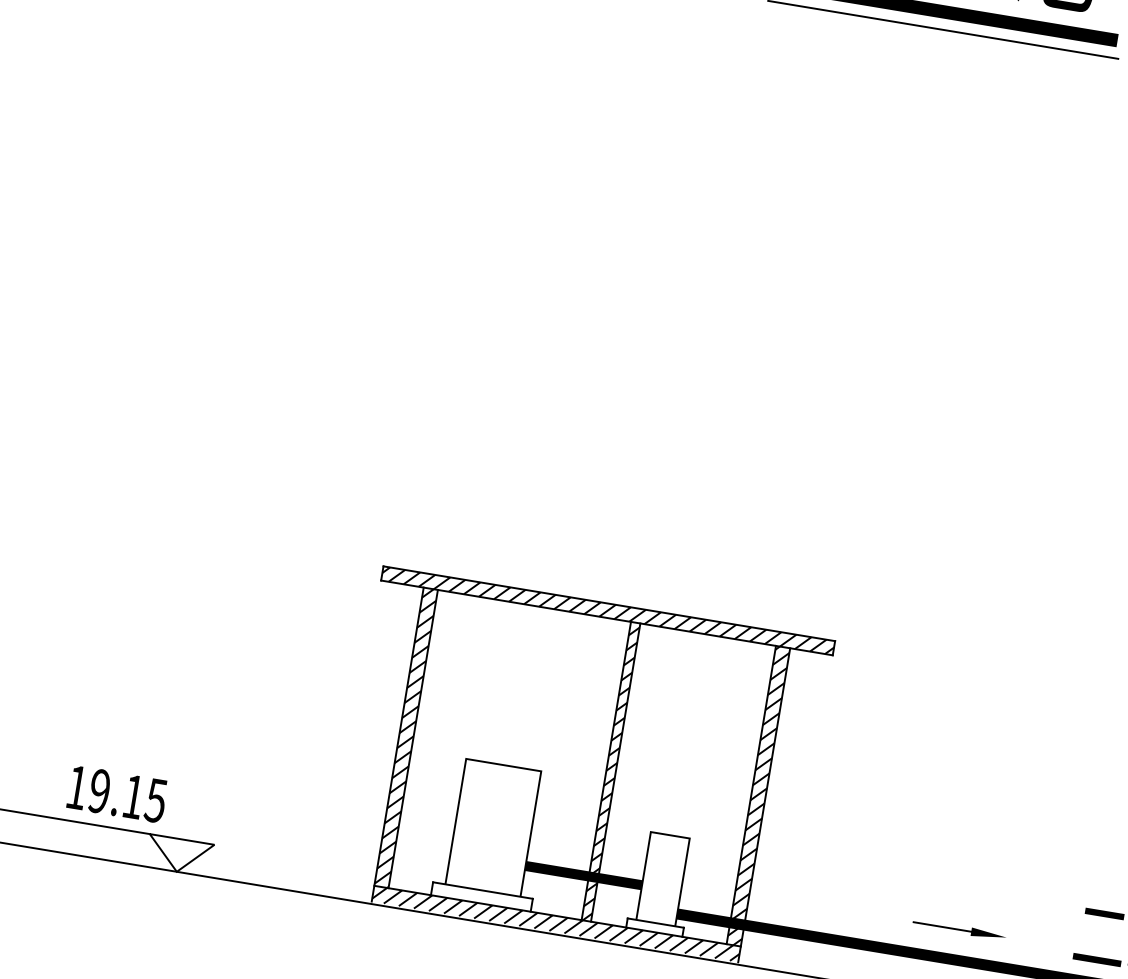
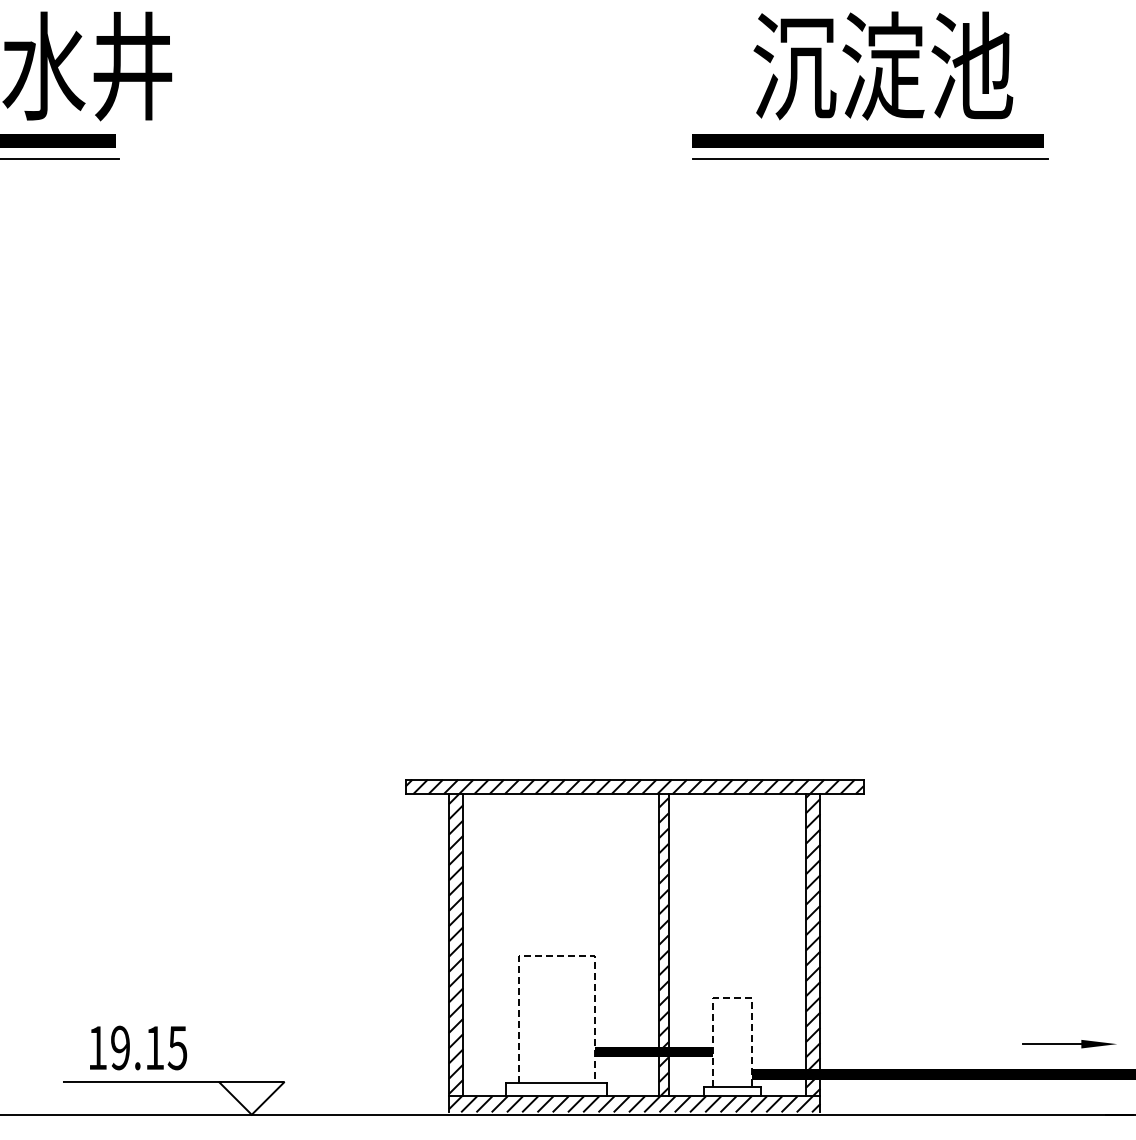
line: (504, 765) -> (557, 956), solid -> dashed
text: (117, 793) -> (138, 1047), moved
line: (670, 835) -> (732, 998), solid -> dashed
part: (959, 930) -> (1069, 1044), moved

